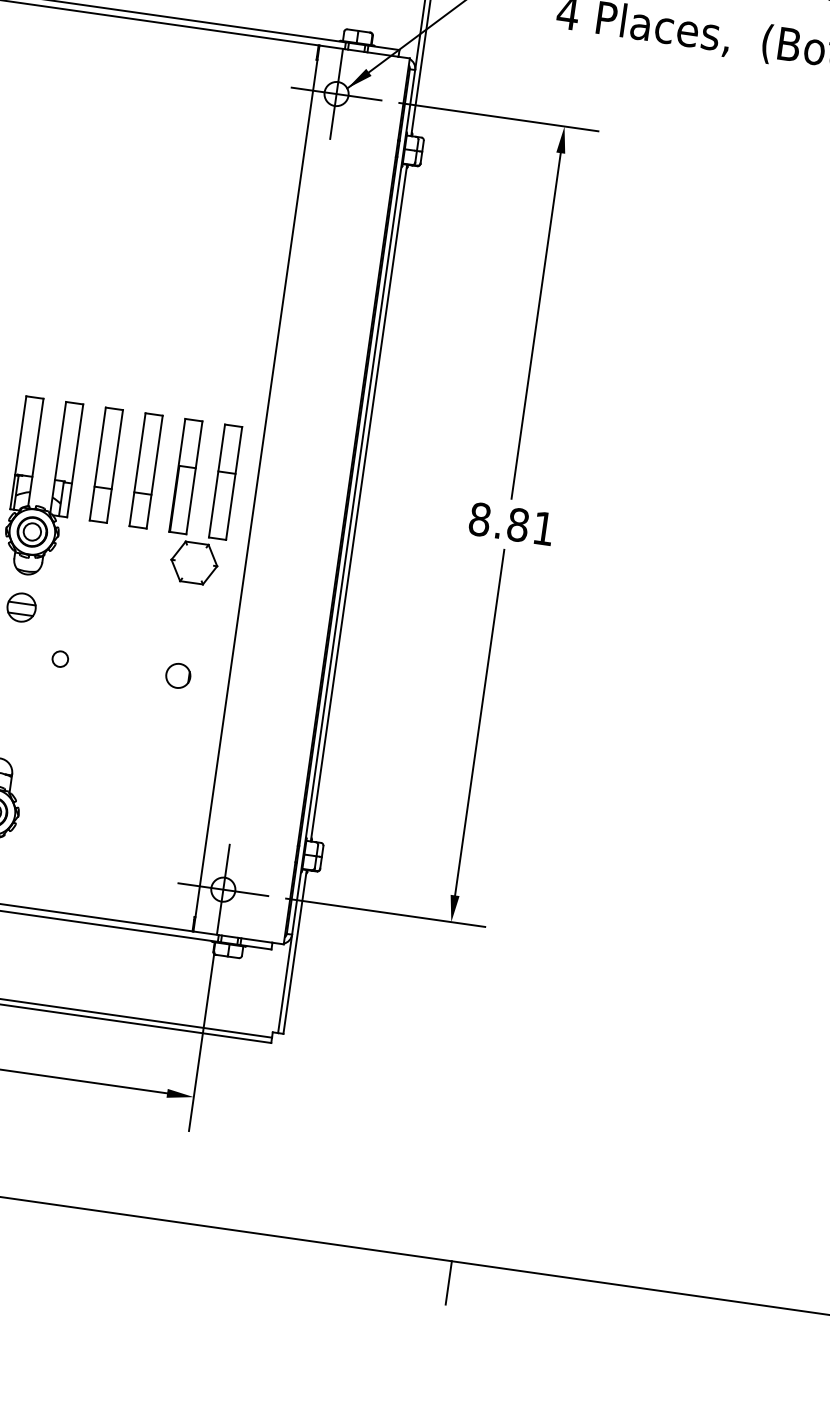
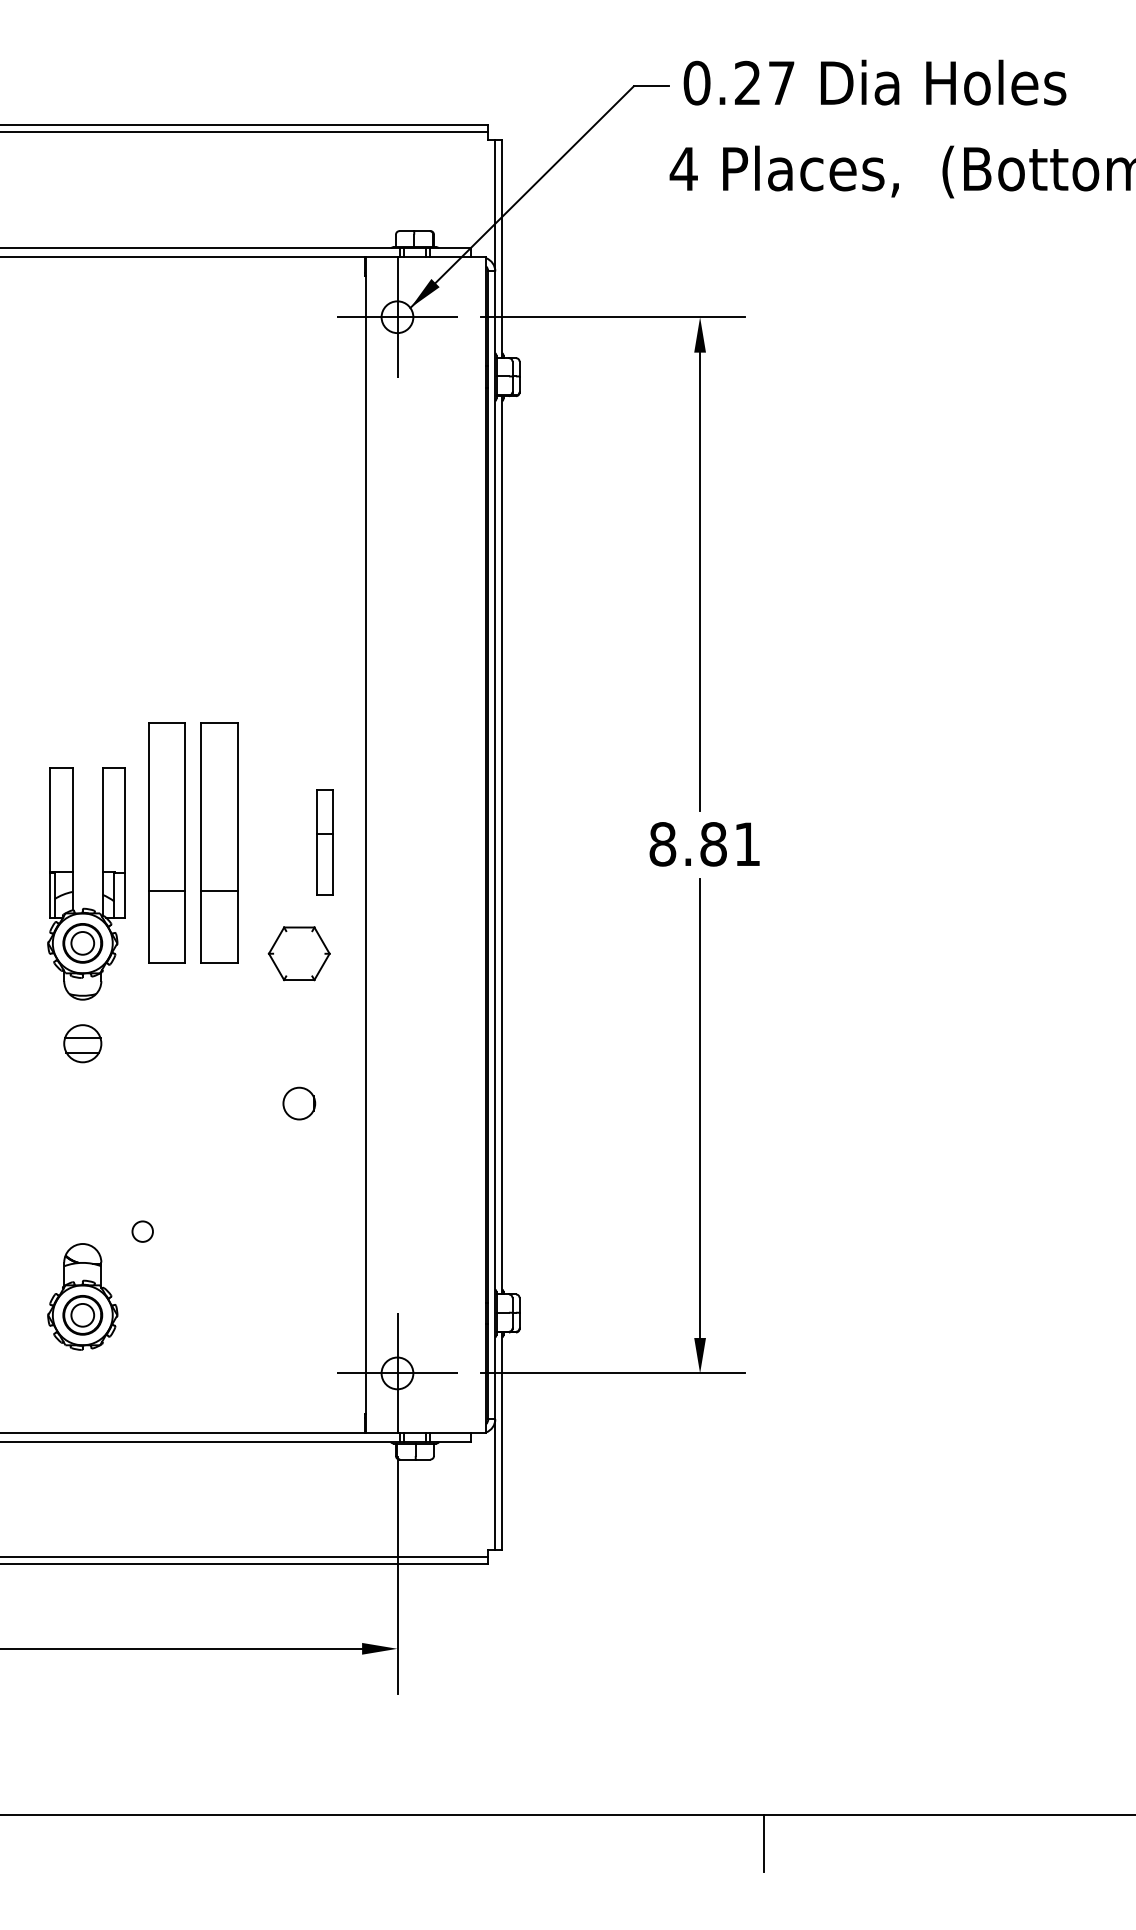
part: (106, 464) -> (166, 842), size x1.6
part: (146, 470) -> (219, 842), size x1.6
part: (186, 476) -> (272, 842), removed
part: (225, 481) -> (324, 842), size x0.7
circle: (60, 659) -> (142, 1231), moved

